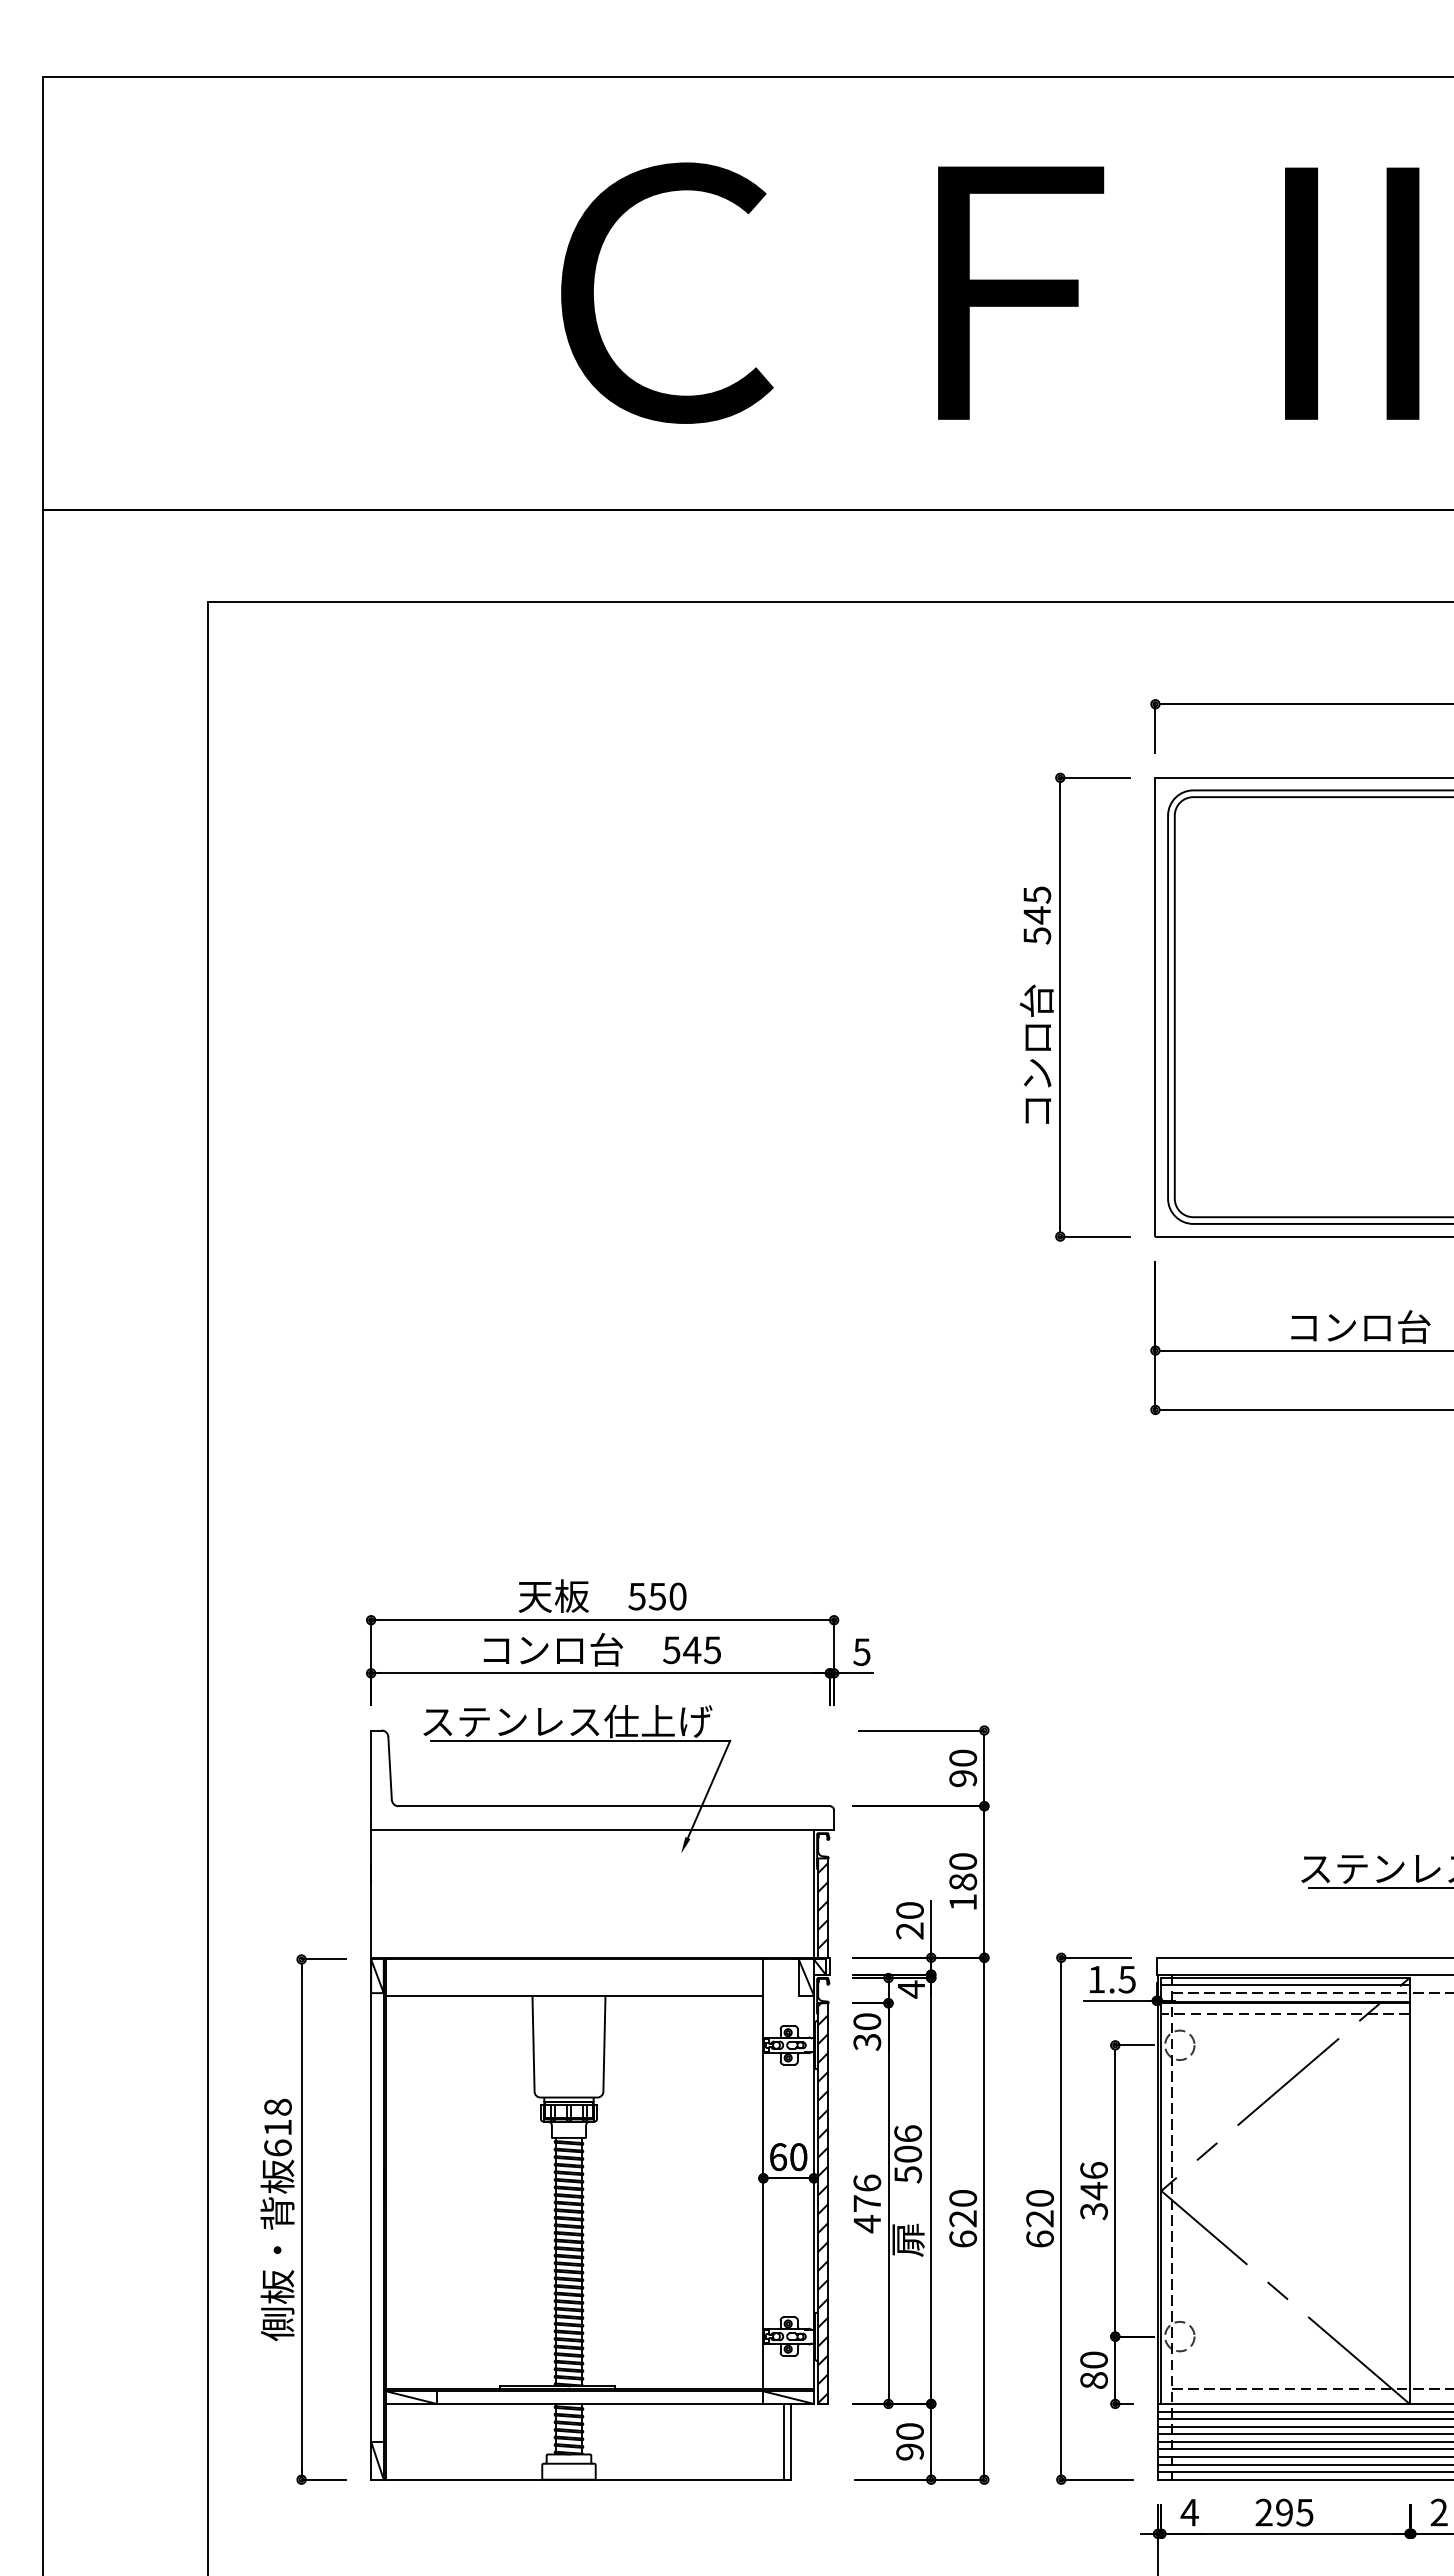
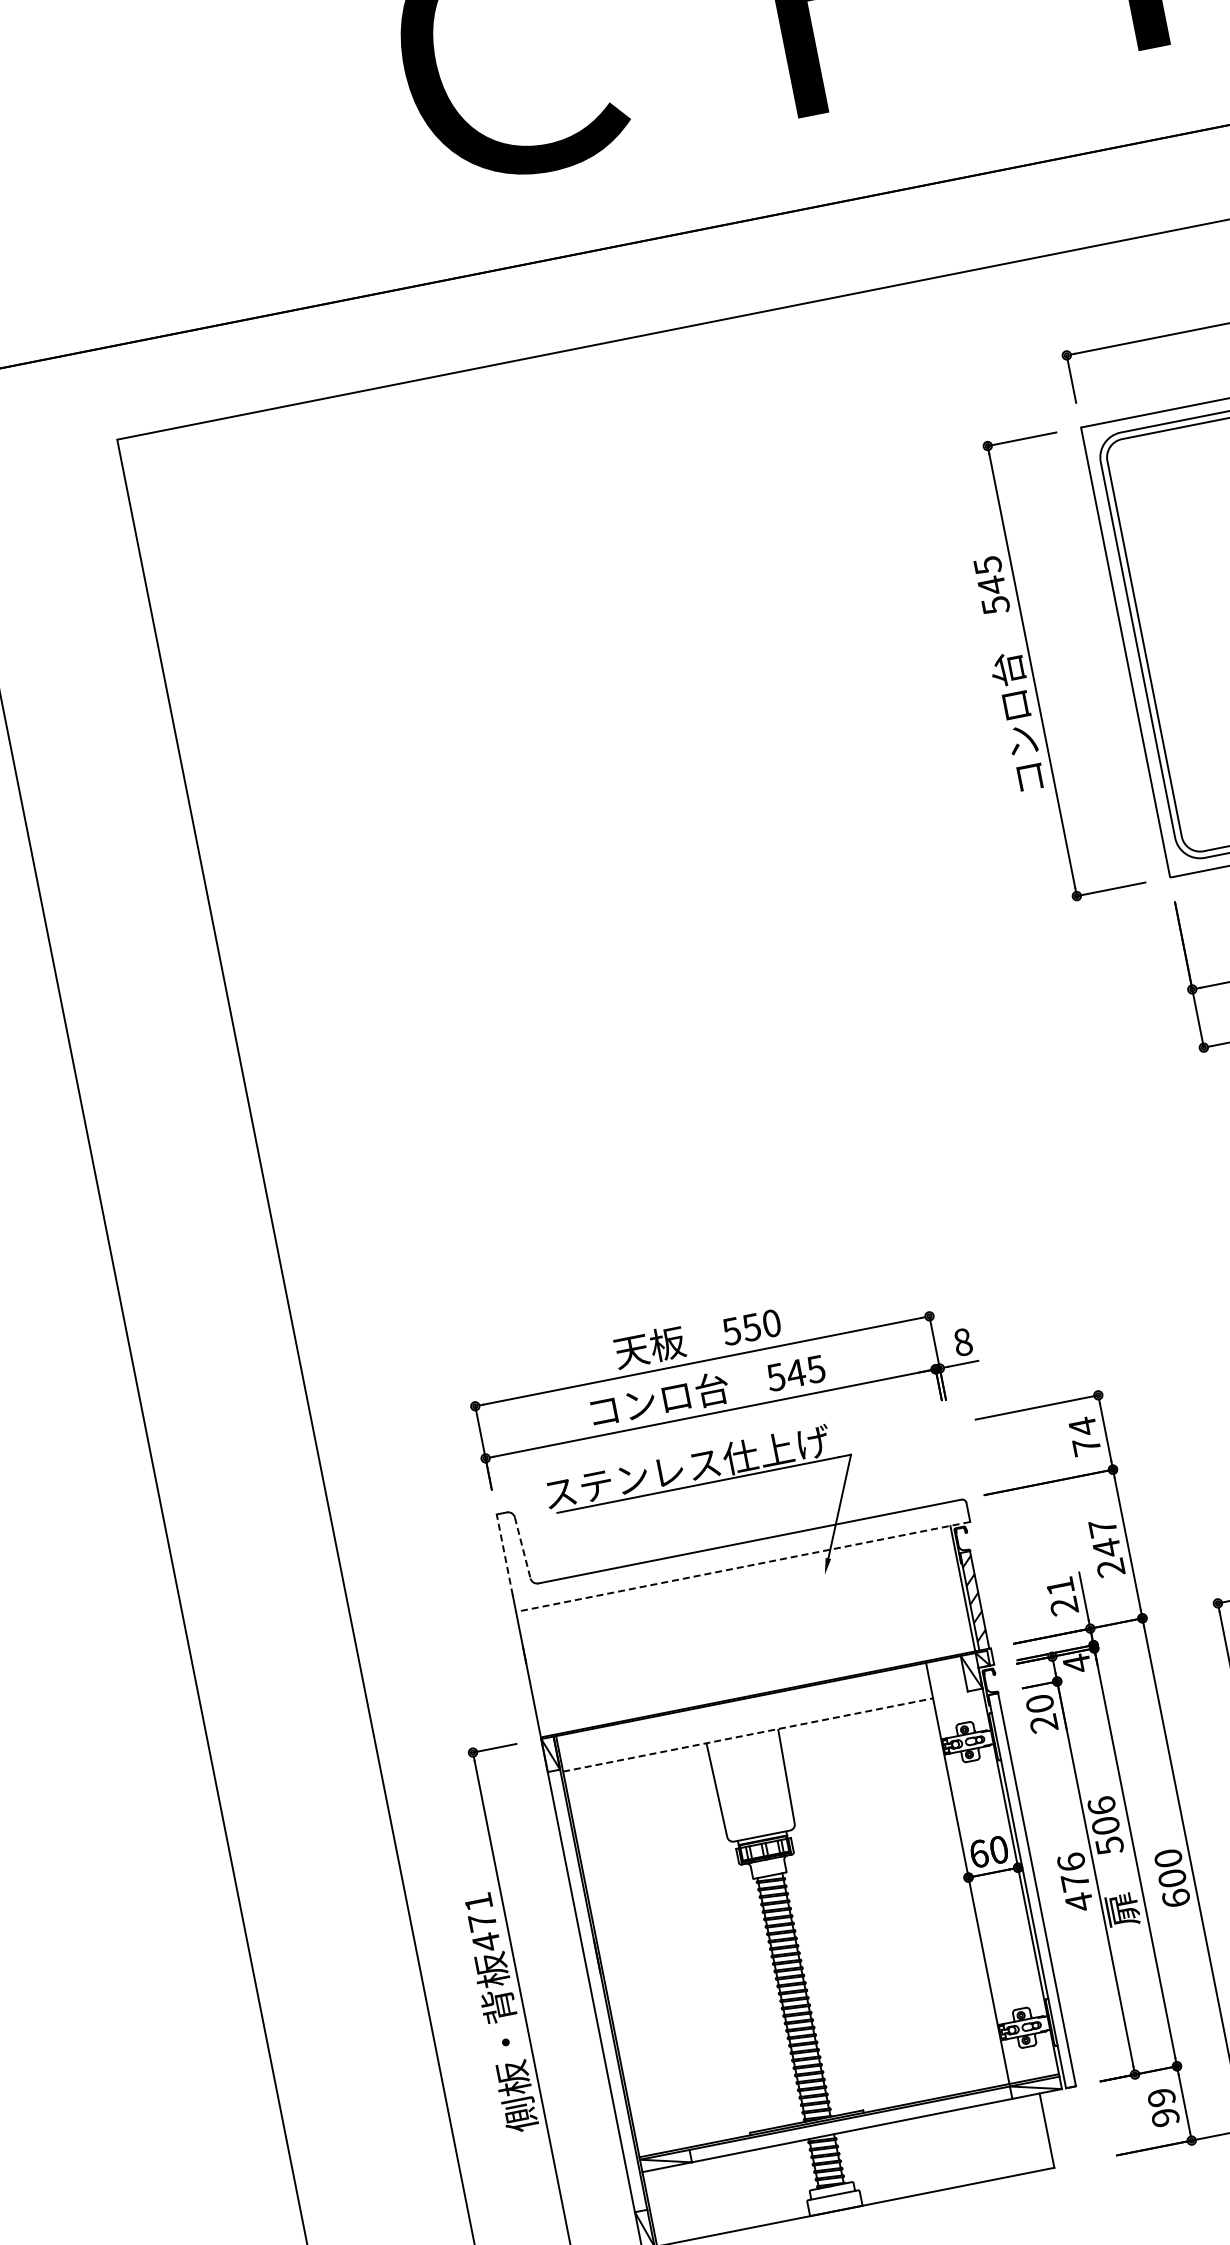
text: (861, 1651) -> (962, 1341), 5 -> 8
line: (390, 1768) -> (523, 1547), solid -> dashed
text: (963, 1768) -> (1085, 1436), 90 -> 74
line: (371, 1771) -> (505, 1554), solid -> dashed
line: (602, 1829) -> (742, 1566), solid -> dashed
text: (963, 1881) -> (1107, 1547), 180 -> 247
text: (909, 1910) -> (1059, 1586), 20 -> 21
line: (574, 1995) -> (747, 1734), solid -> dashed
text: (867, 2041) -> (1044, 1723), 30 -> 20
text: (277, 2127) -> (482, 1922), 618 -> 471
hatch: (823, 2203) -> (1032, 1890), removed
text: (963, 2218) -> (1172, 1878), 620 -> 600
text: (909, 2431) -> (1161, 2097), 90 -> 99
line: (784, 2441) -> (1040, 2131), removed

